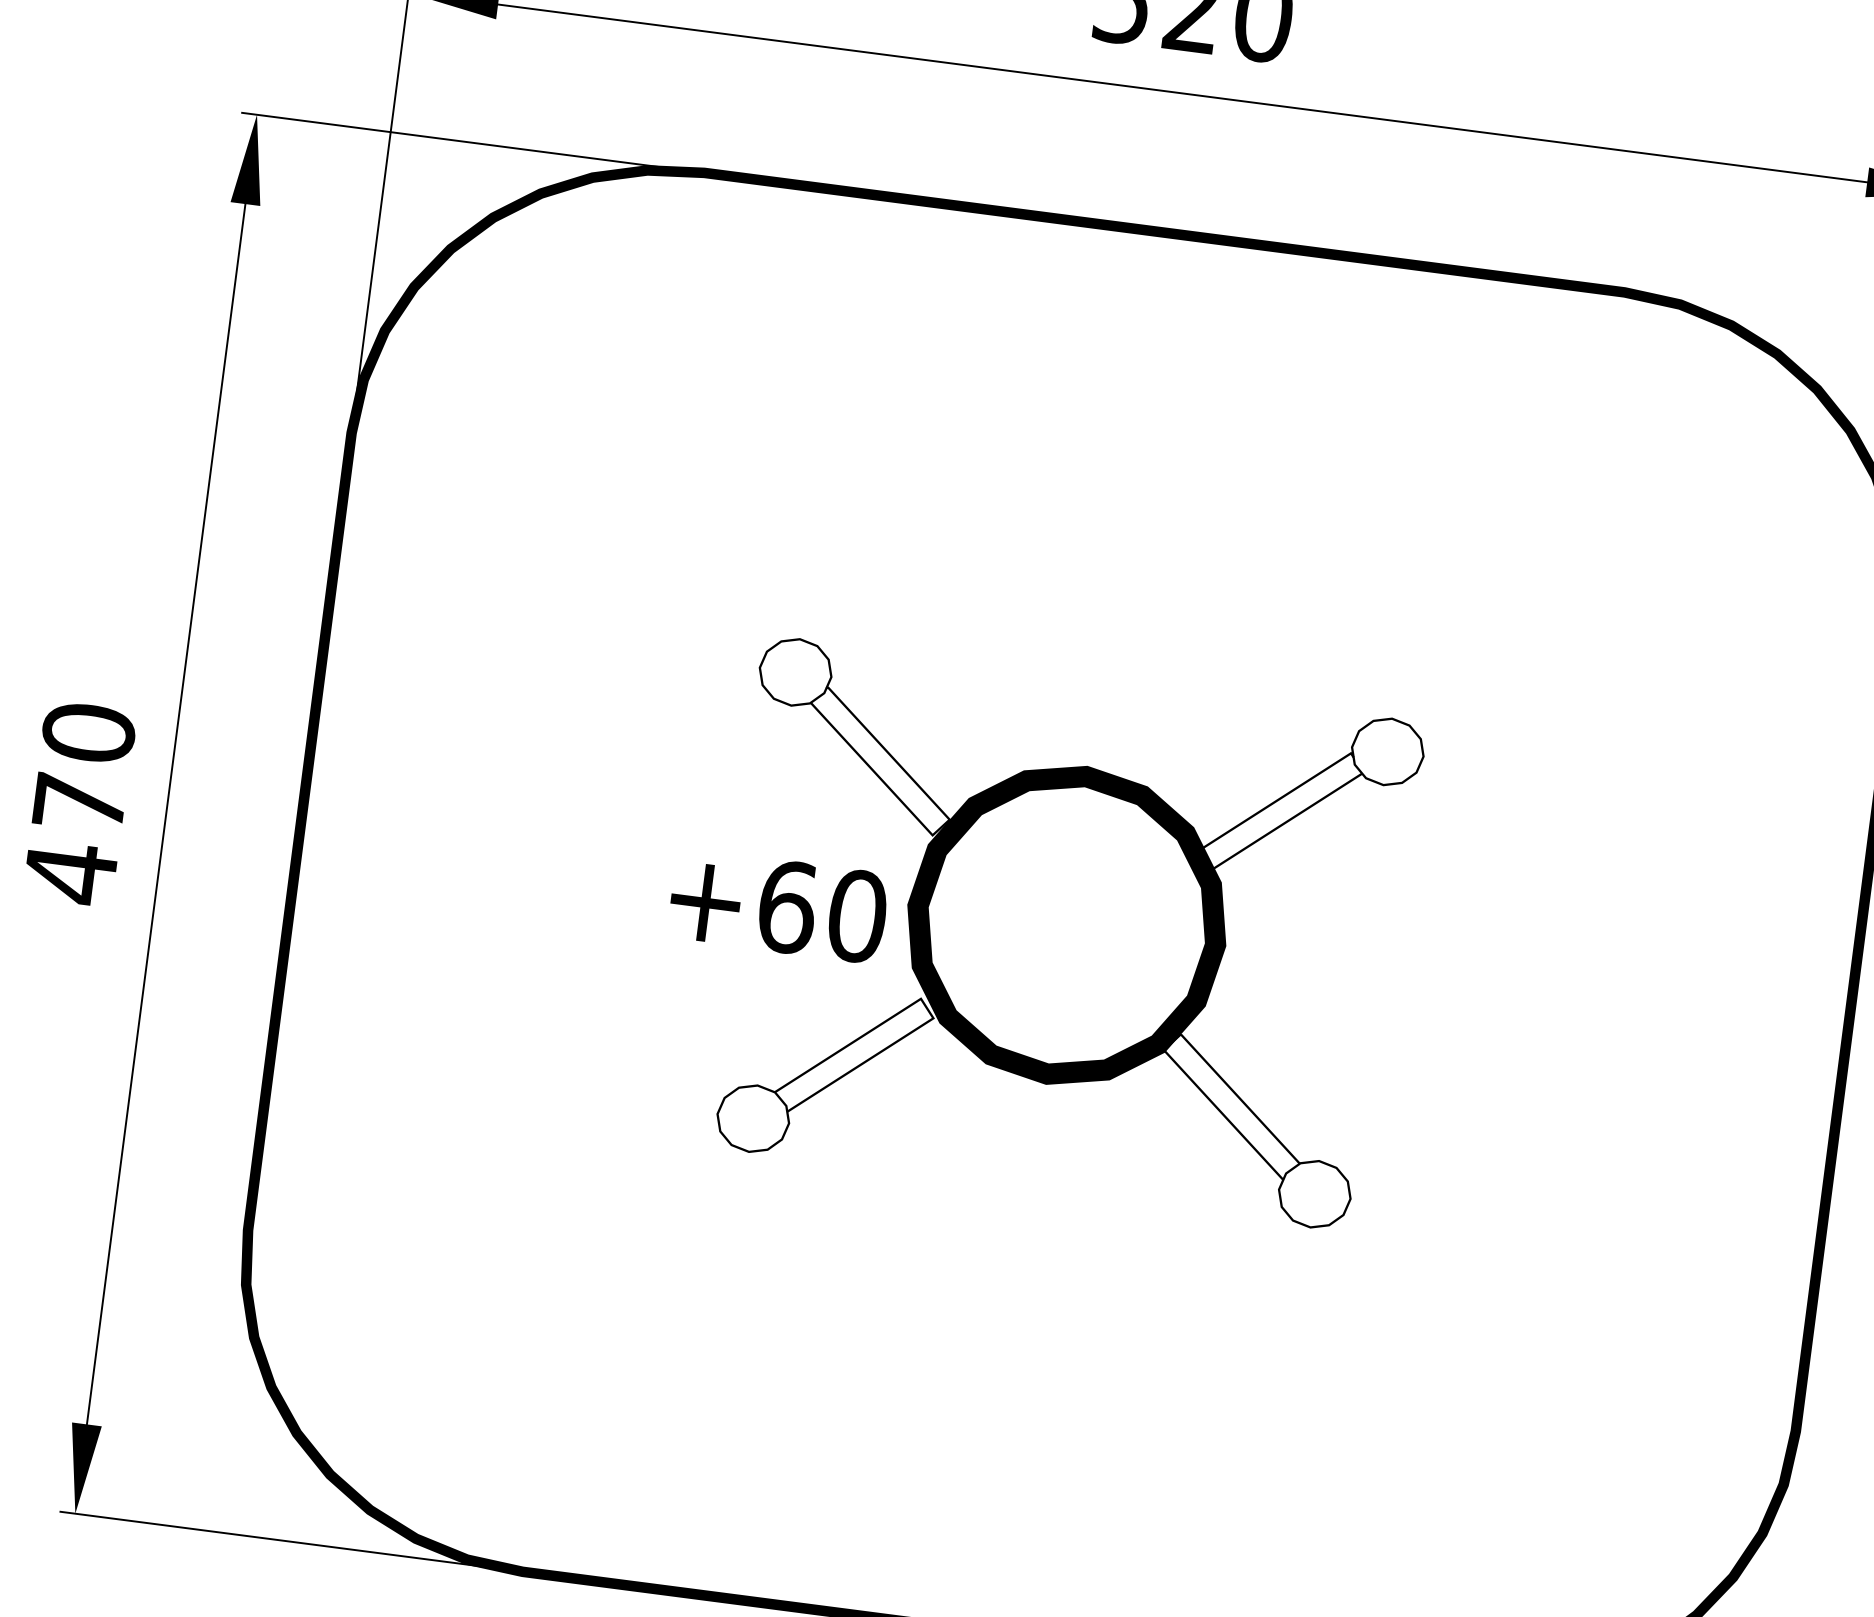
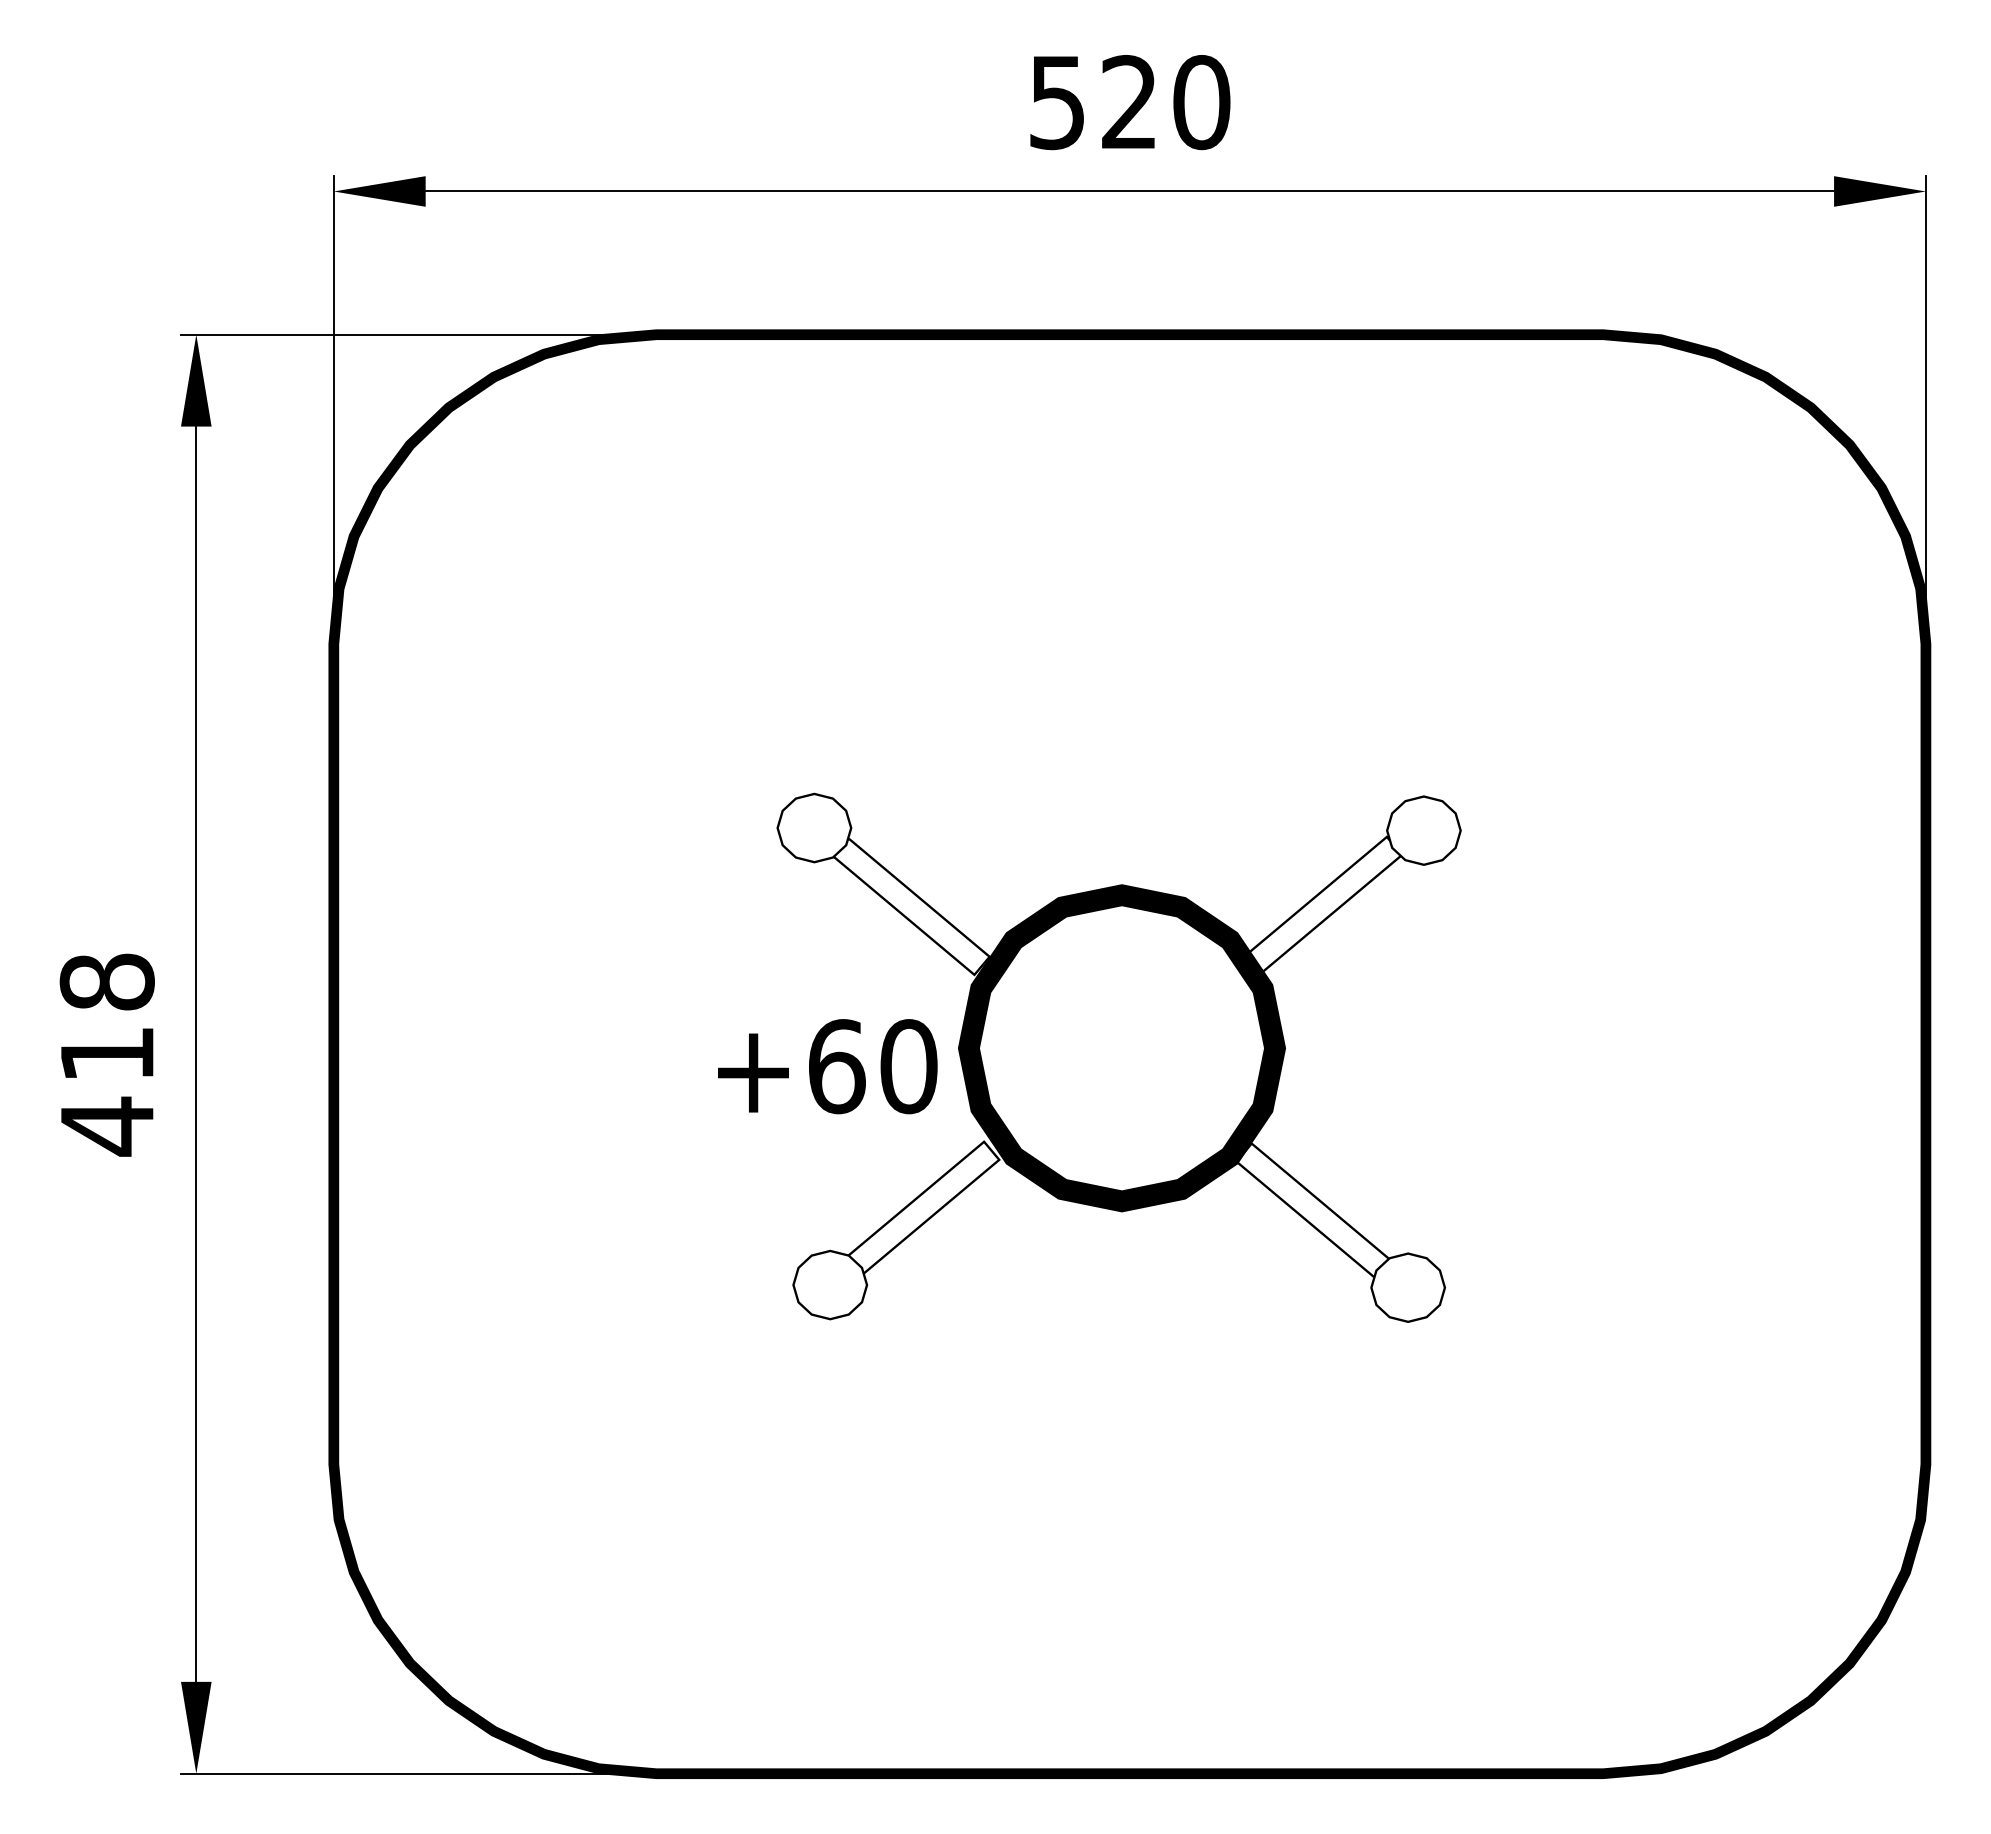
text: (84, 766) -> (107, 1016), 470 -> 418

